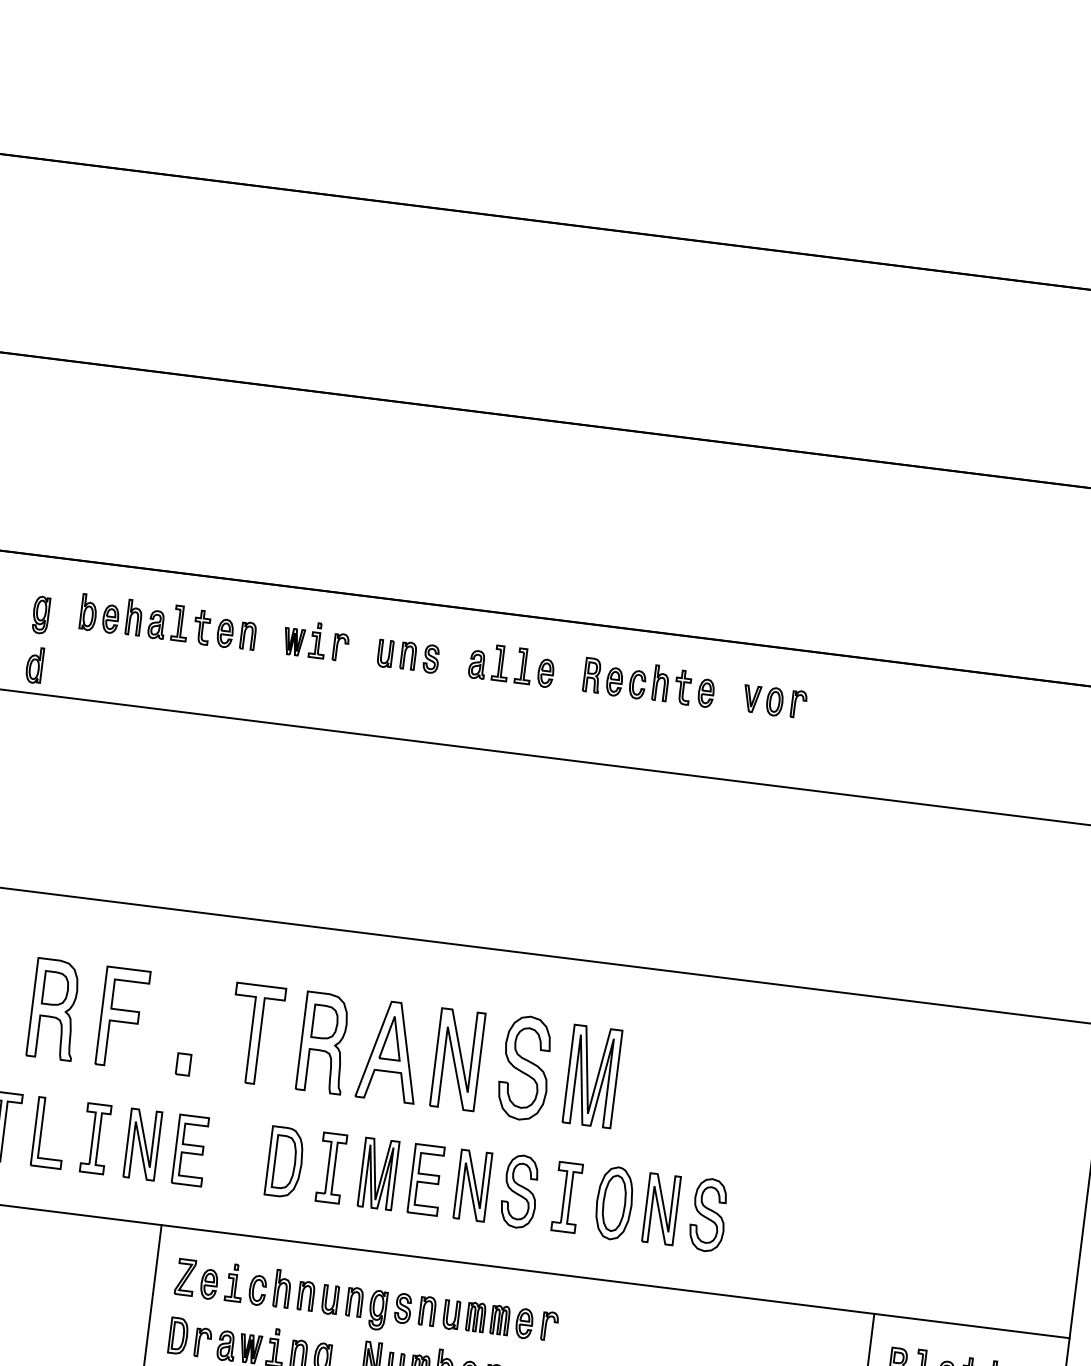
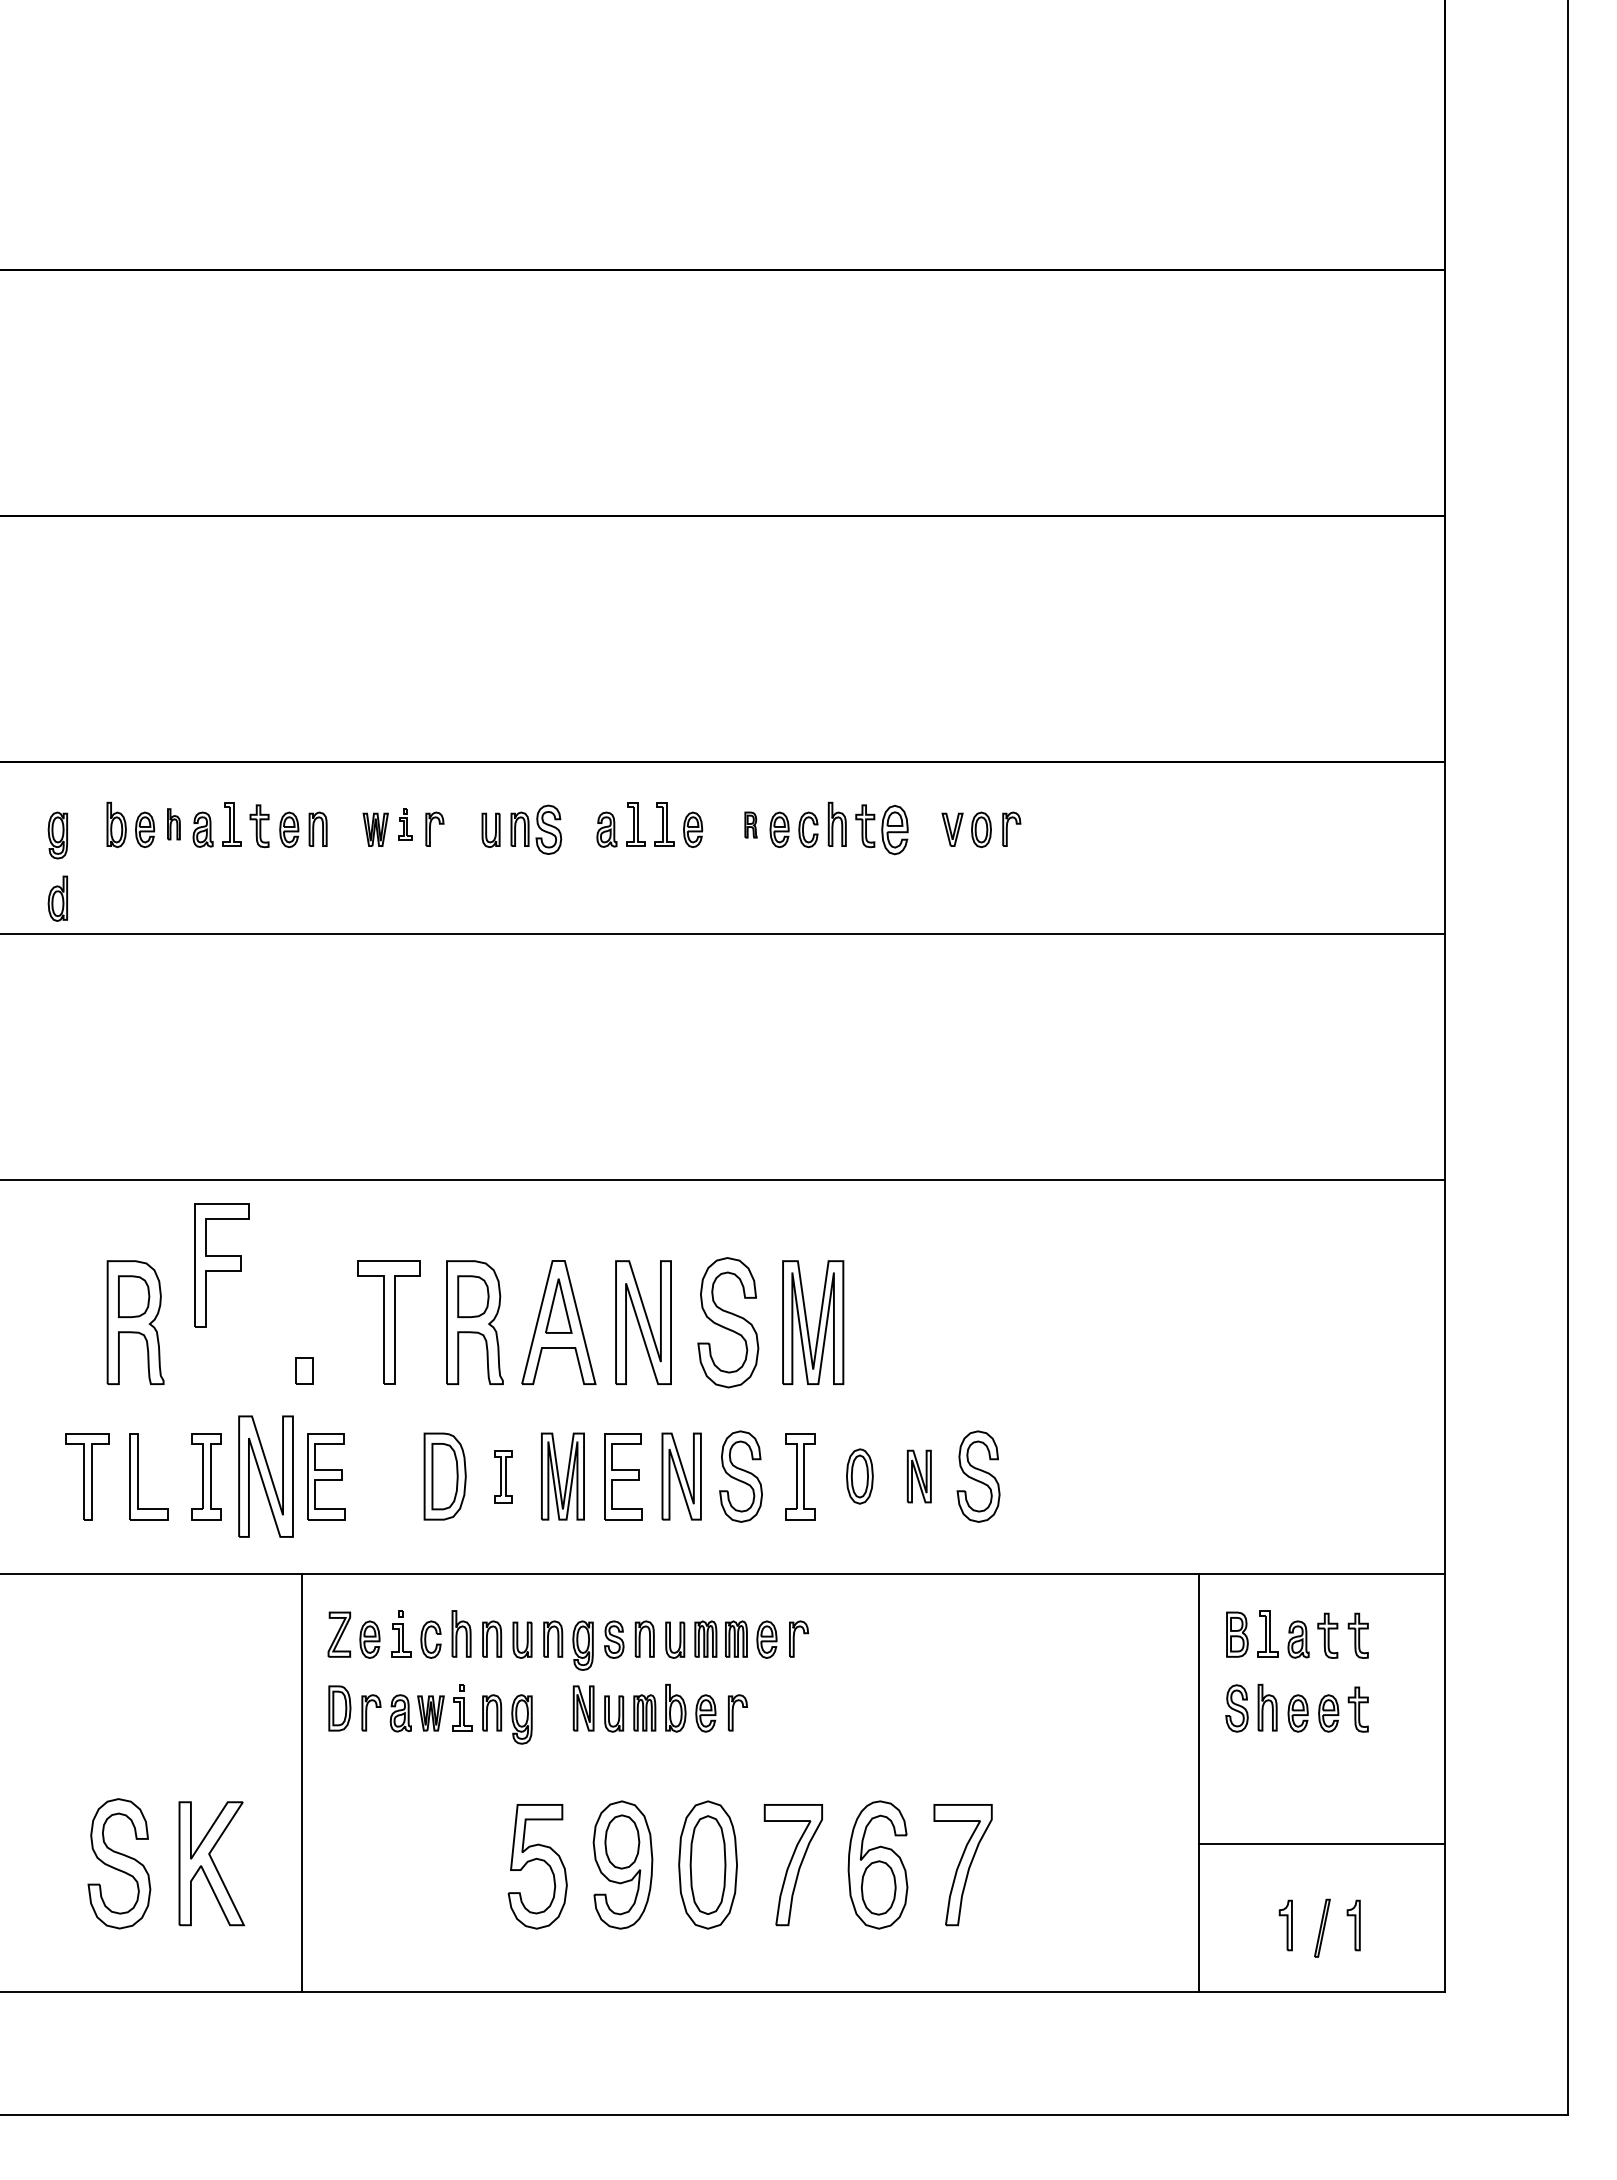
part: (133, 616) -> (173, 823), size x0.7
part: (318, 640) -> (405, 824), size x0.7
part: (431, 658) -> (548, 829), size x1.4
part: (591, 674) -> (750, 824), size x0.6
part: (705, 693) -> (894, 829), size x1.4
part: (122, 1017) -> (221, 1265), moved
part: (142, 1144) -> (265, 1476), size x1.4
part: (331, 1168) -> (503, 1476), size x0.6
part: (614, 1203) -> (859, 1476), size x0.6
part: (661, 1209) -> (919, 1476), size x0.6

